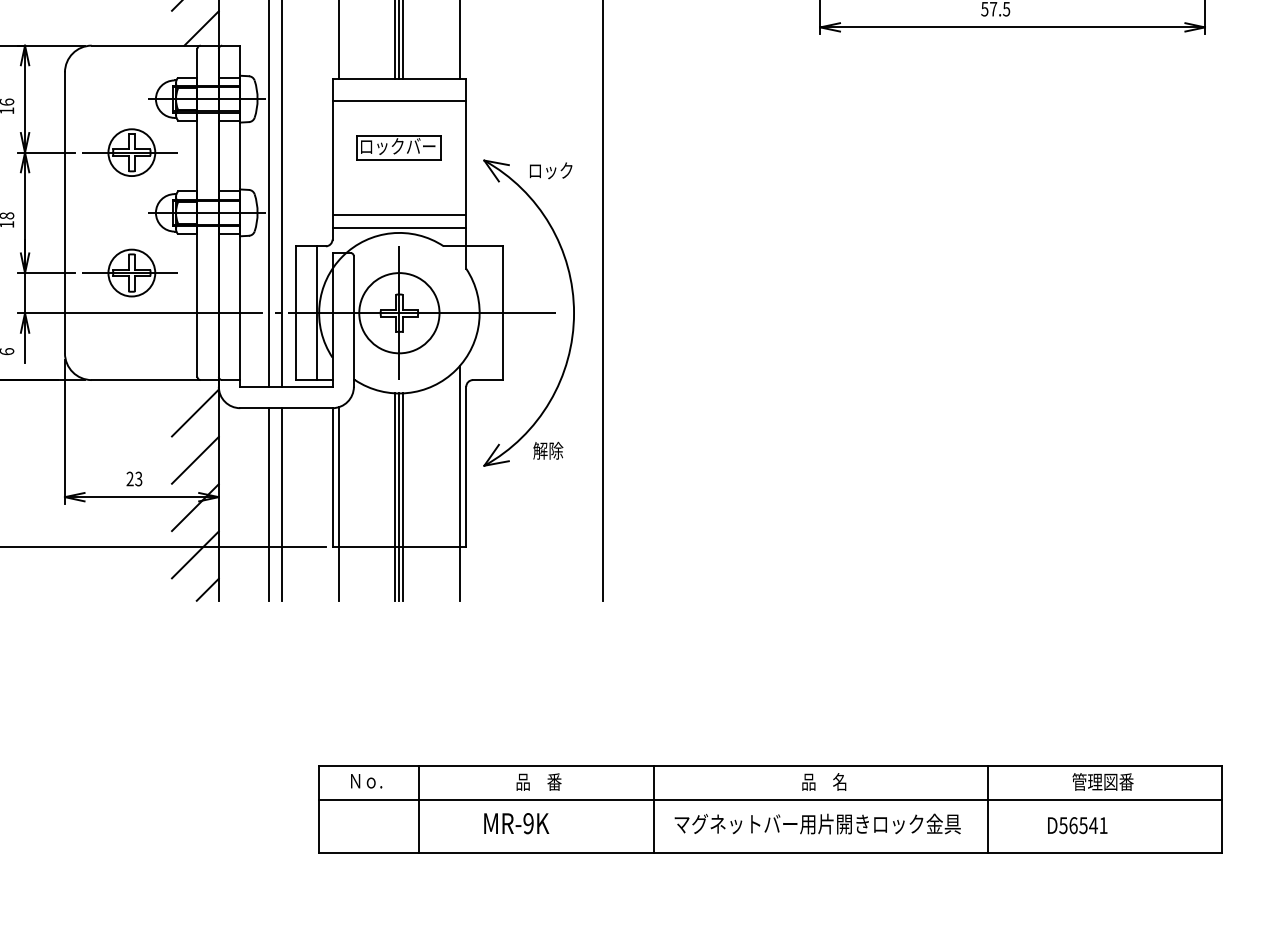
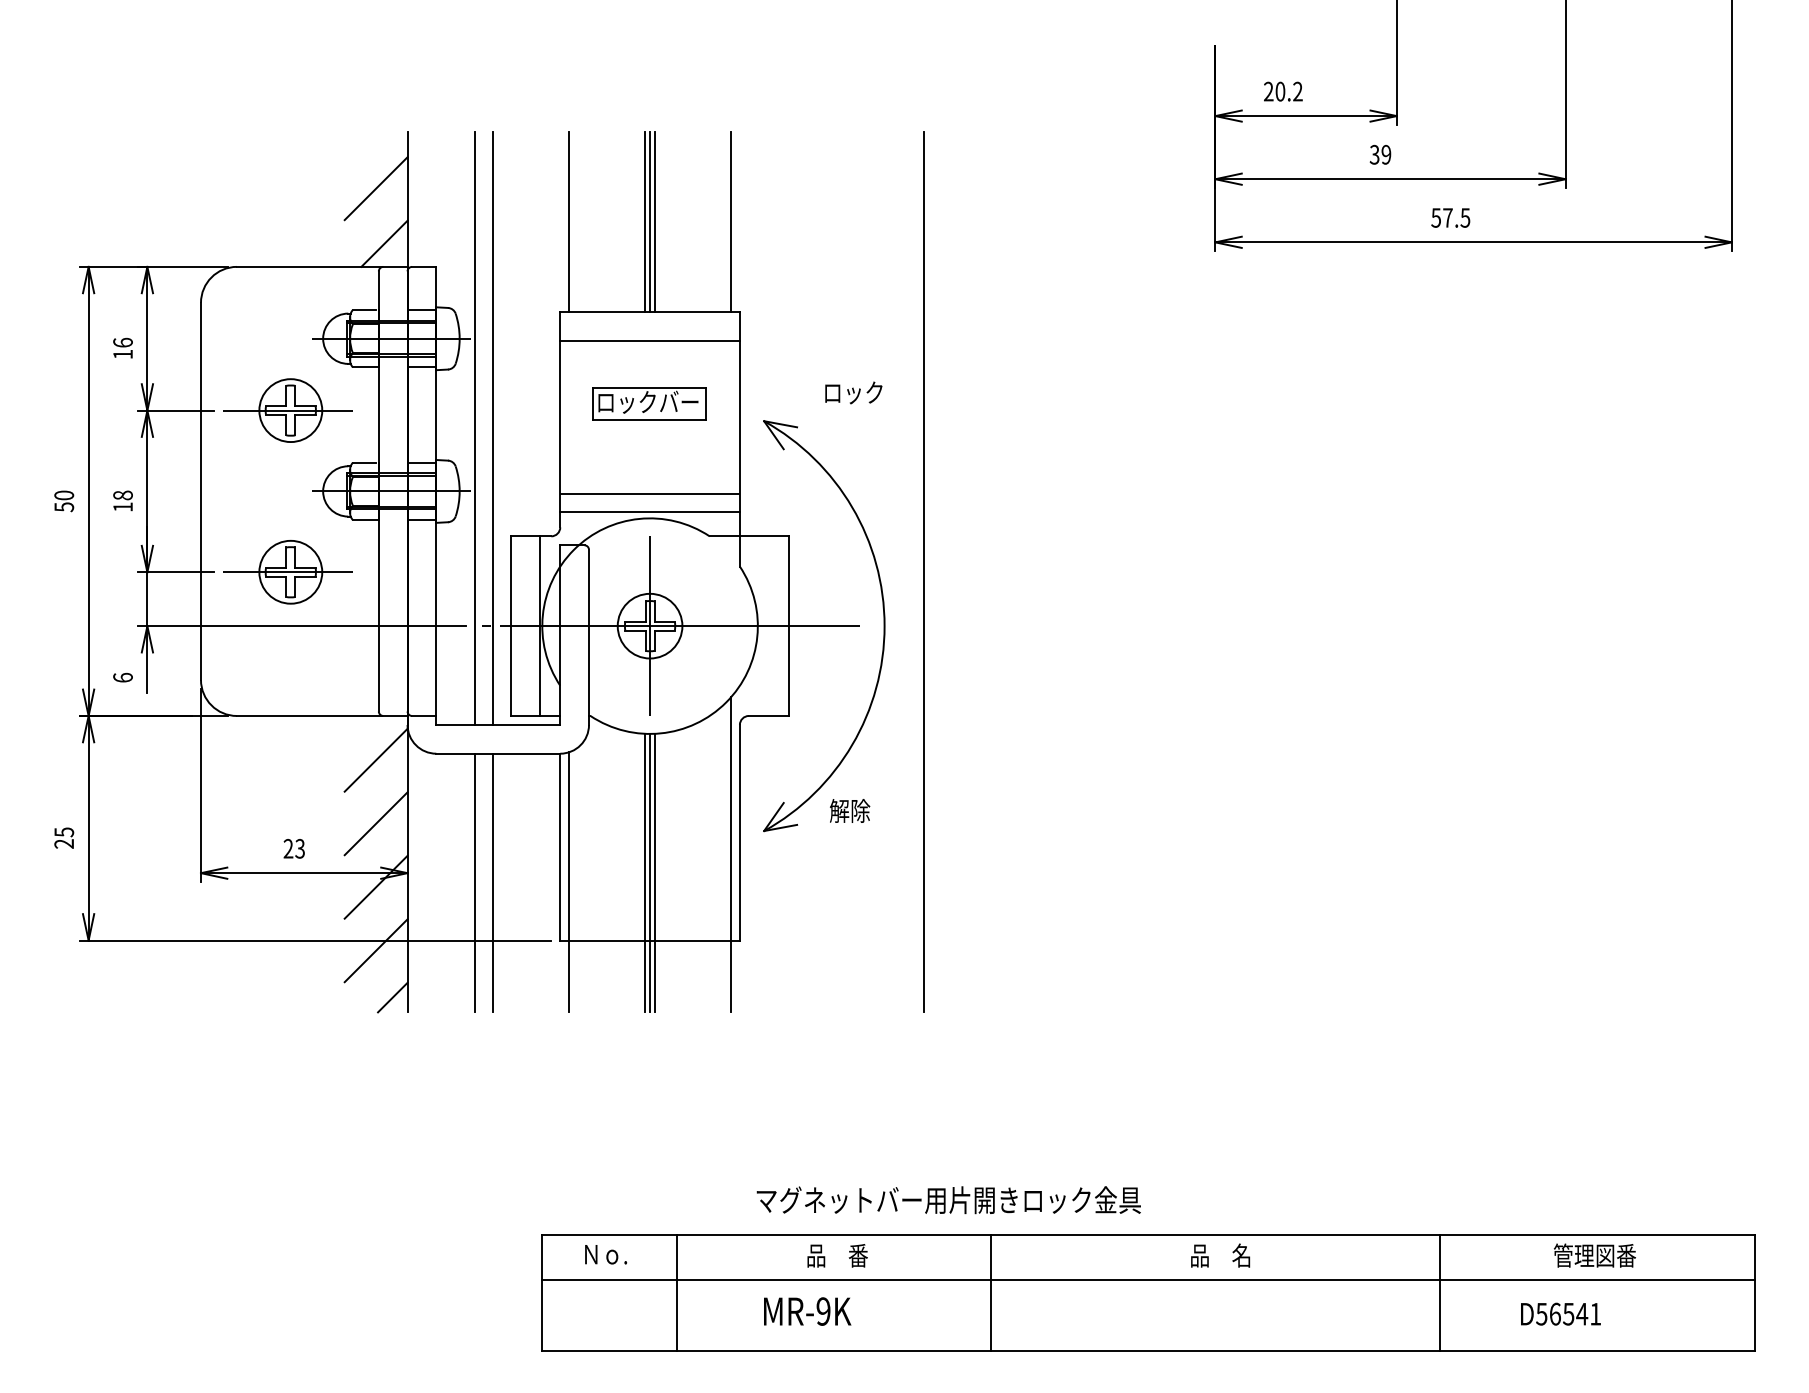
text: (550, 170) -> (853, 392), moved
circle: (398, 313) -> (649, 626), size x0.6
text: (817, 824) -> (948, 1200), moved

